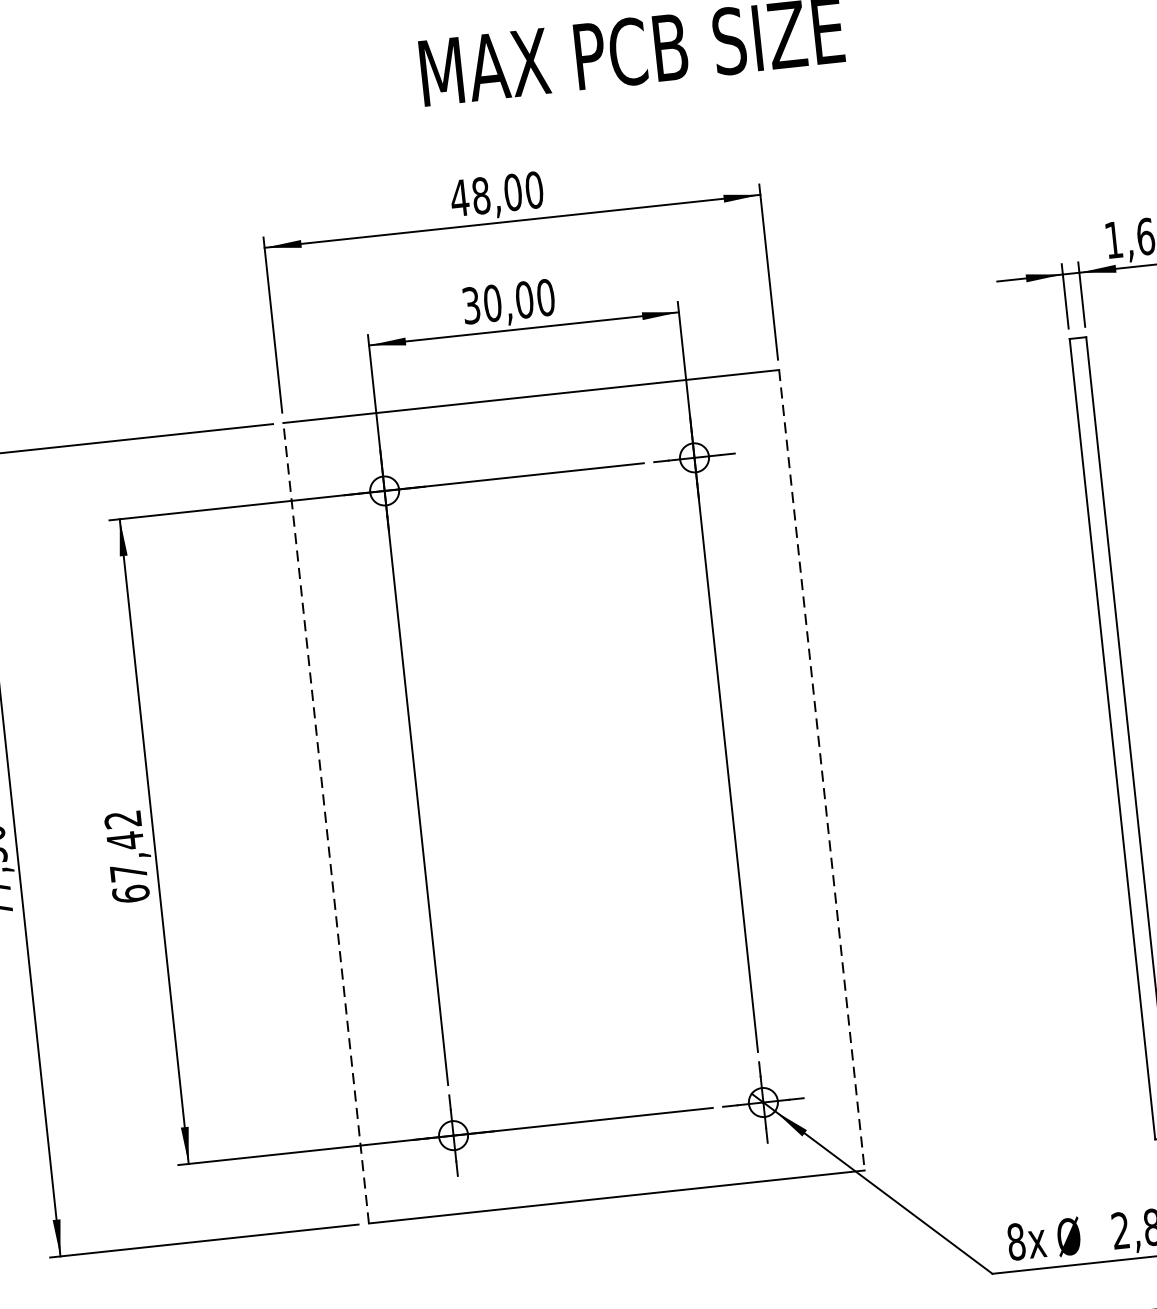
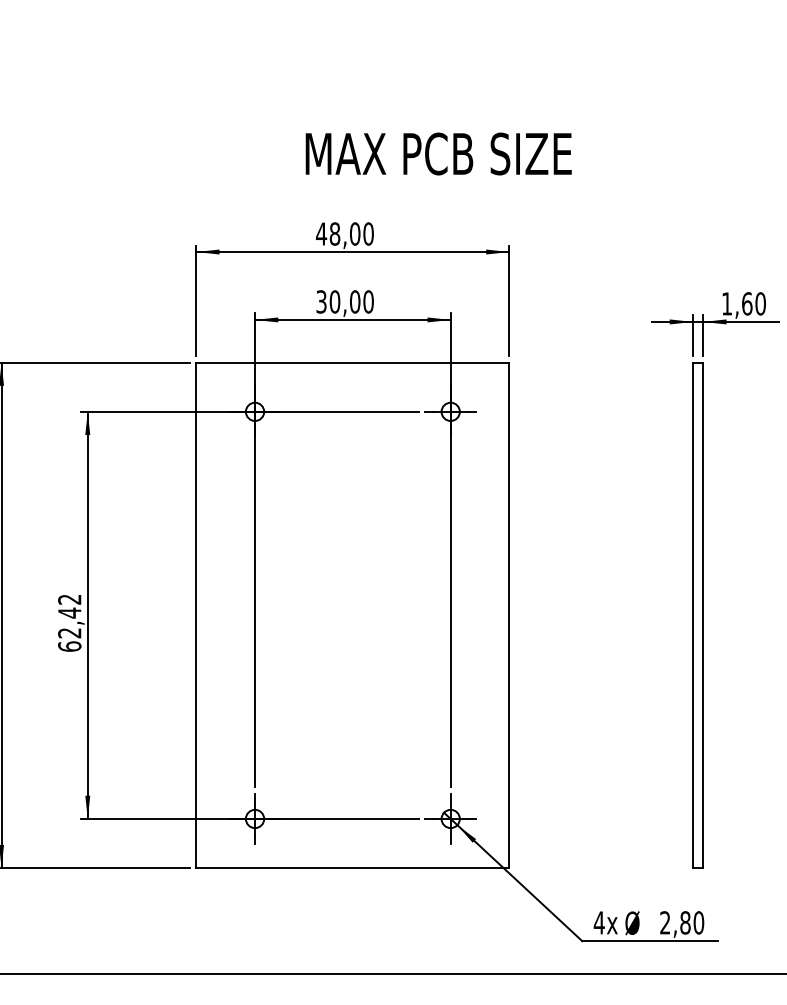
line: (822, 770) -> (509, 615), dashed -> solid
line: (326, 823) -> (196, 615), dashed -> solid
text: (128, 873) -> (69, 633), 67,42 -> 62,42
text: (1014, 1241) -> (598, 922), 8x -> 4x

